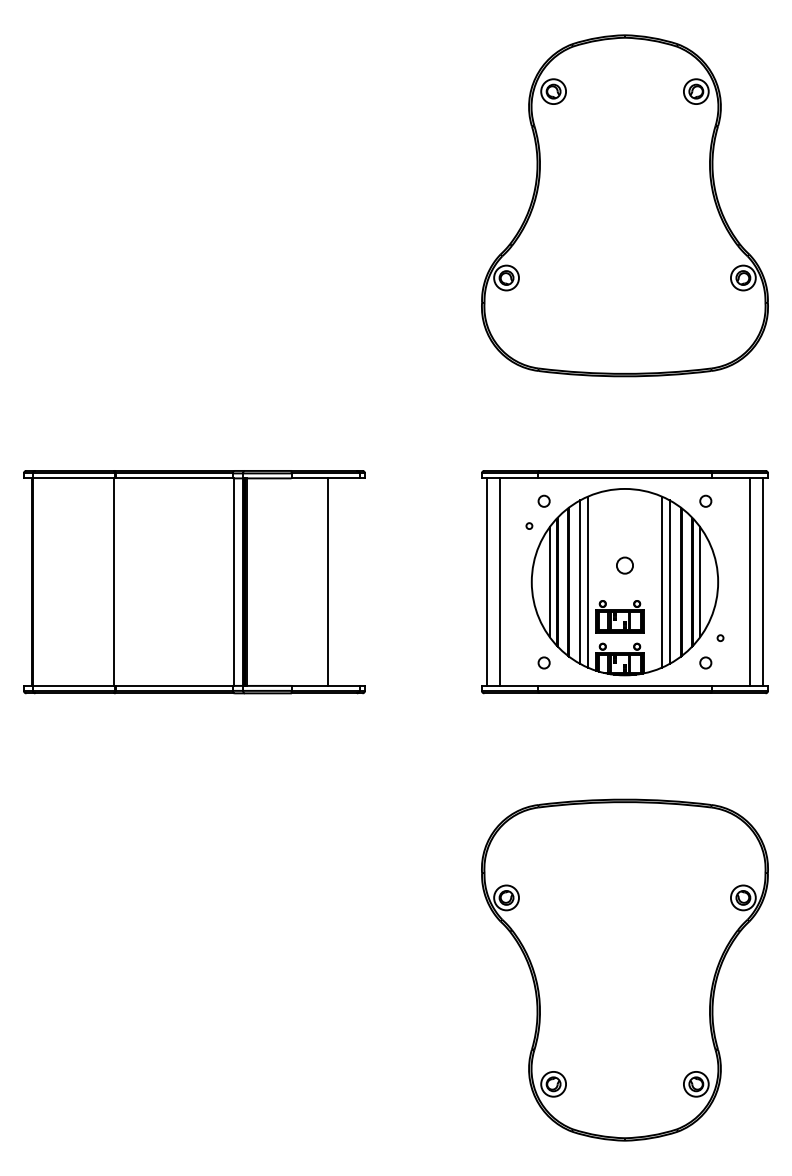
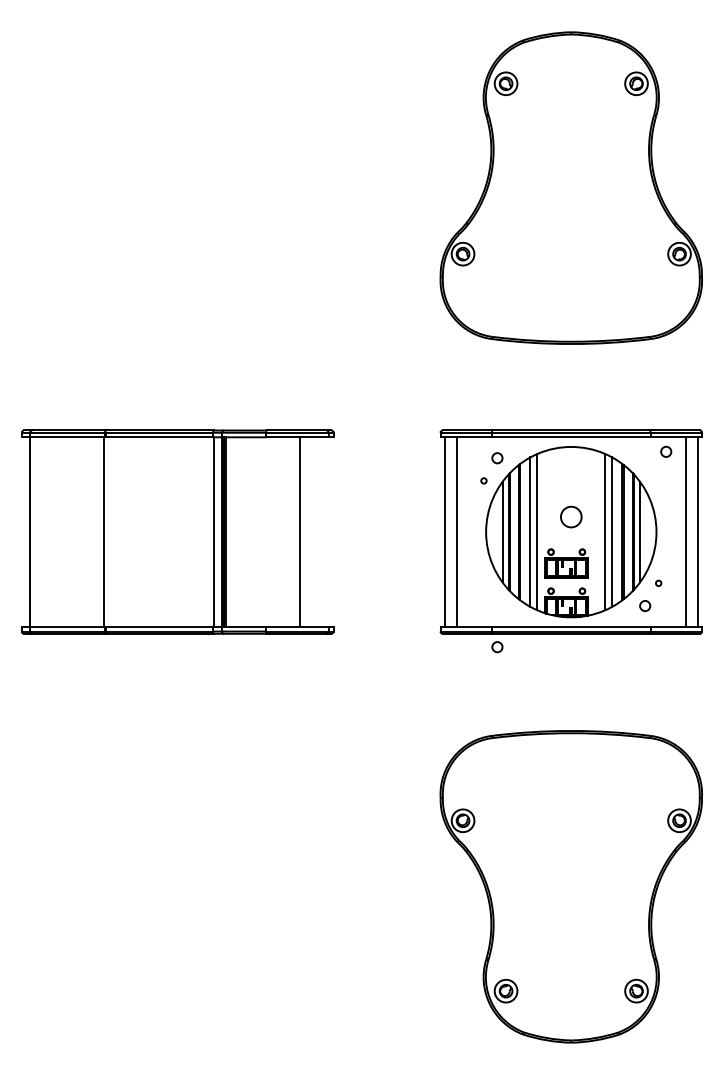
circle: (705, 500) -> (665, 451), moved
circle: (624, 565) -> (570, 516), size x1.4
circle: (543, 662) -> (496, 646), moved

